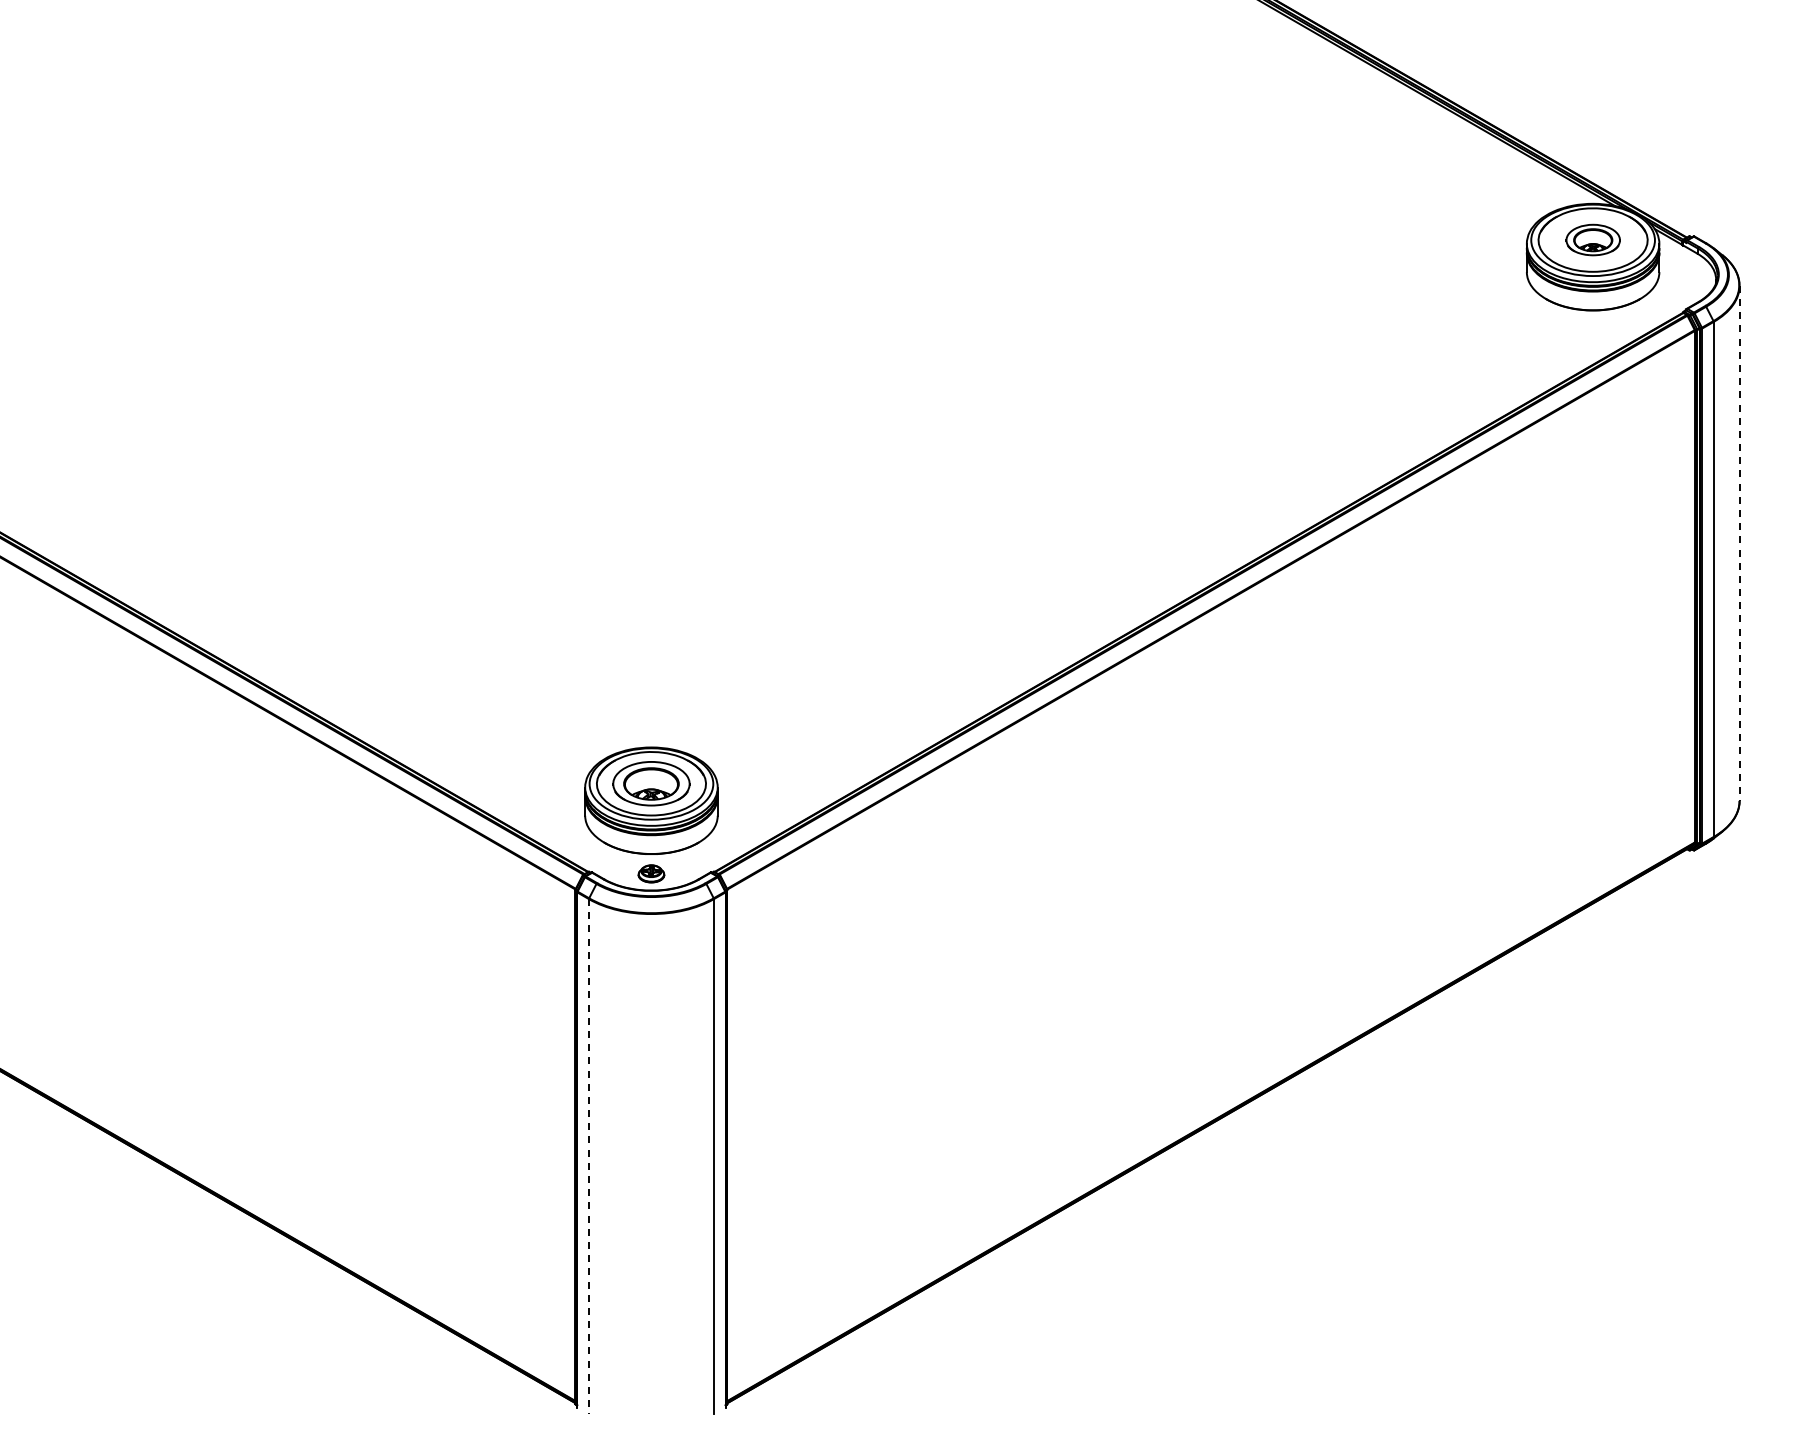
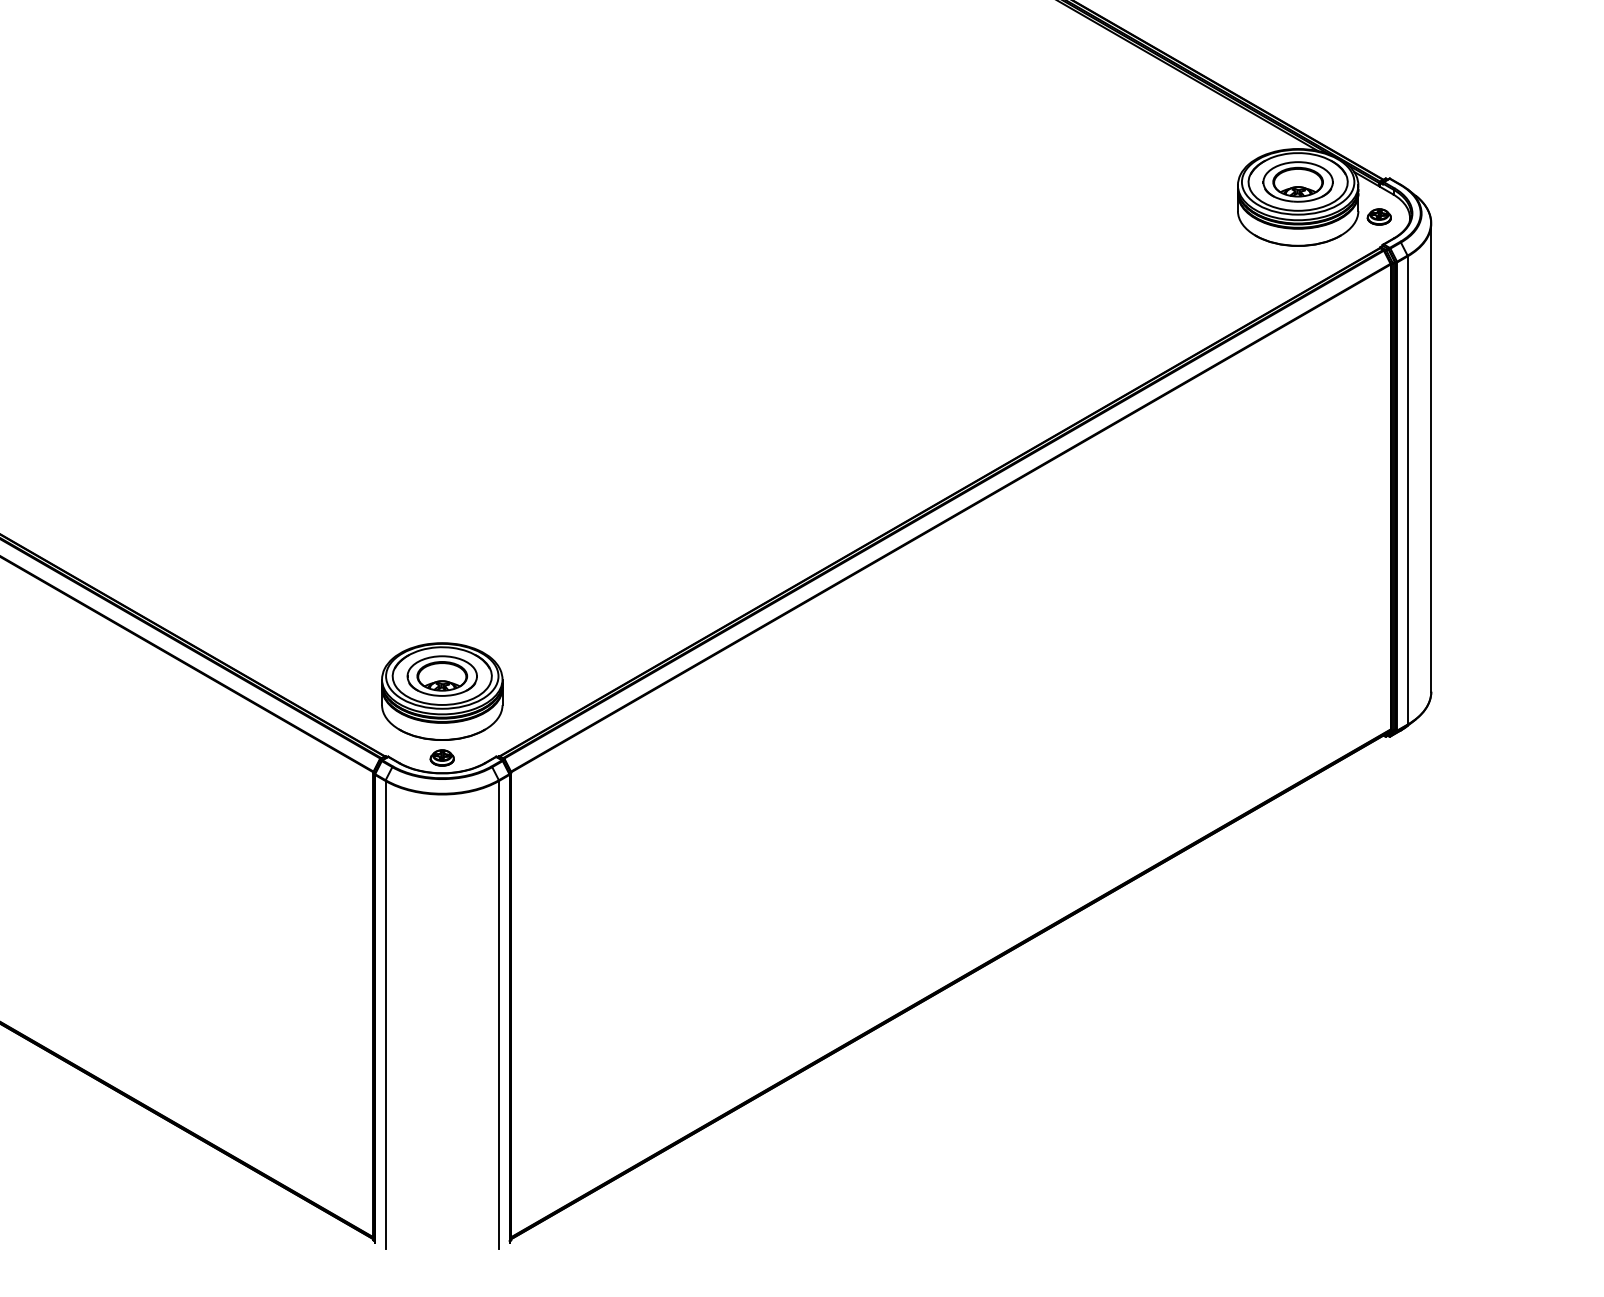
part: (1593, 239) -> (1298, 181), size x1.43
part: (1682, 278) -> (1379, 216), added
line: (1739, 543) -> (1431, 457), dashed -> solid
line: (588, 1156) -> (385, 1014), dashed -> solid

